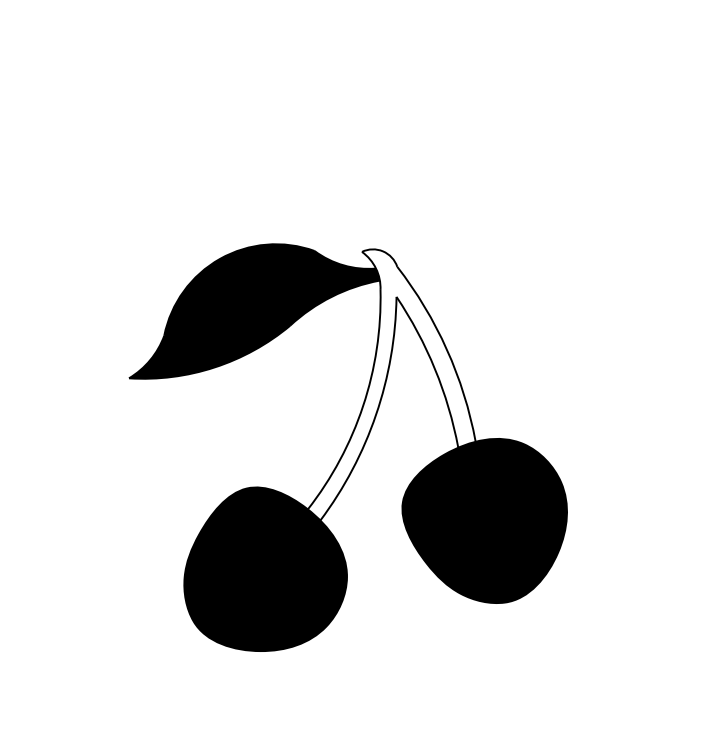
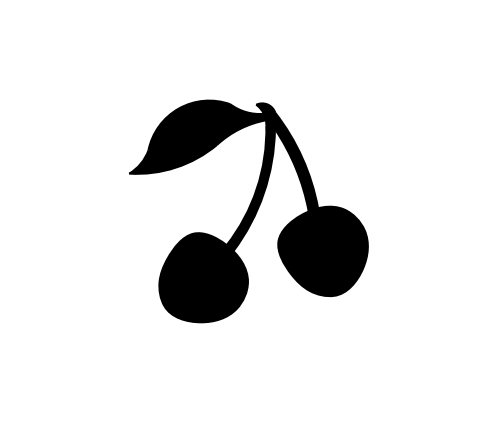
fill: (391, 385) -> (272, 177), added

